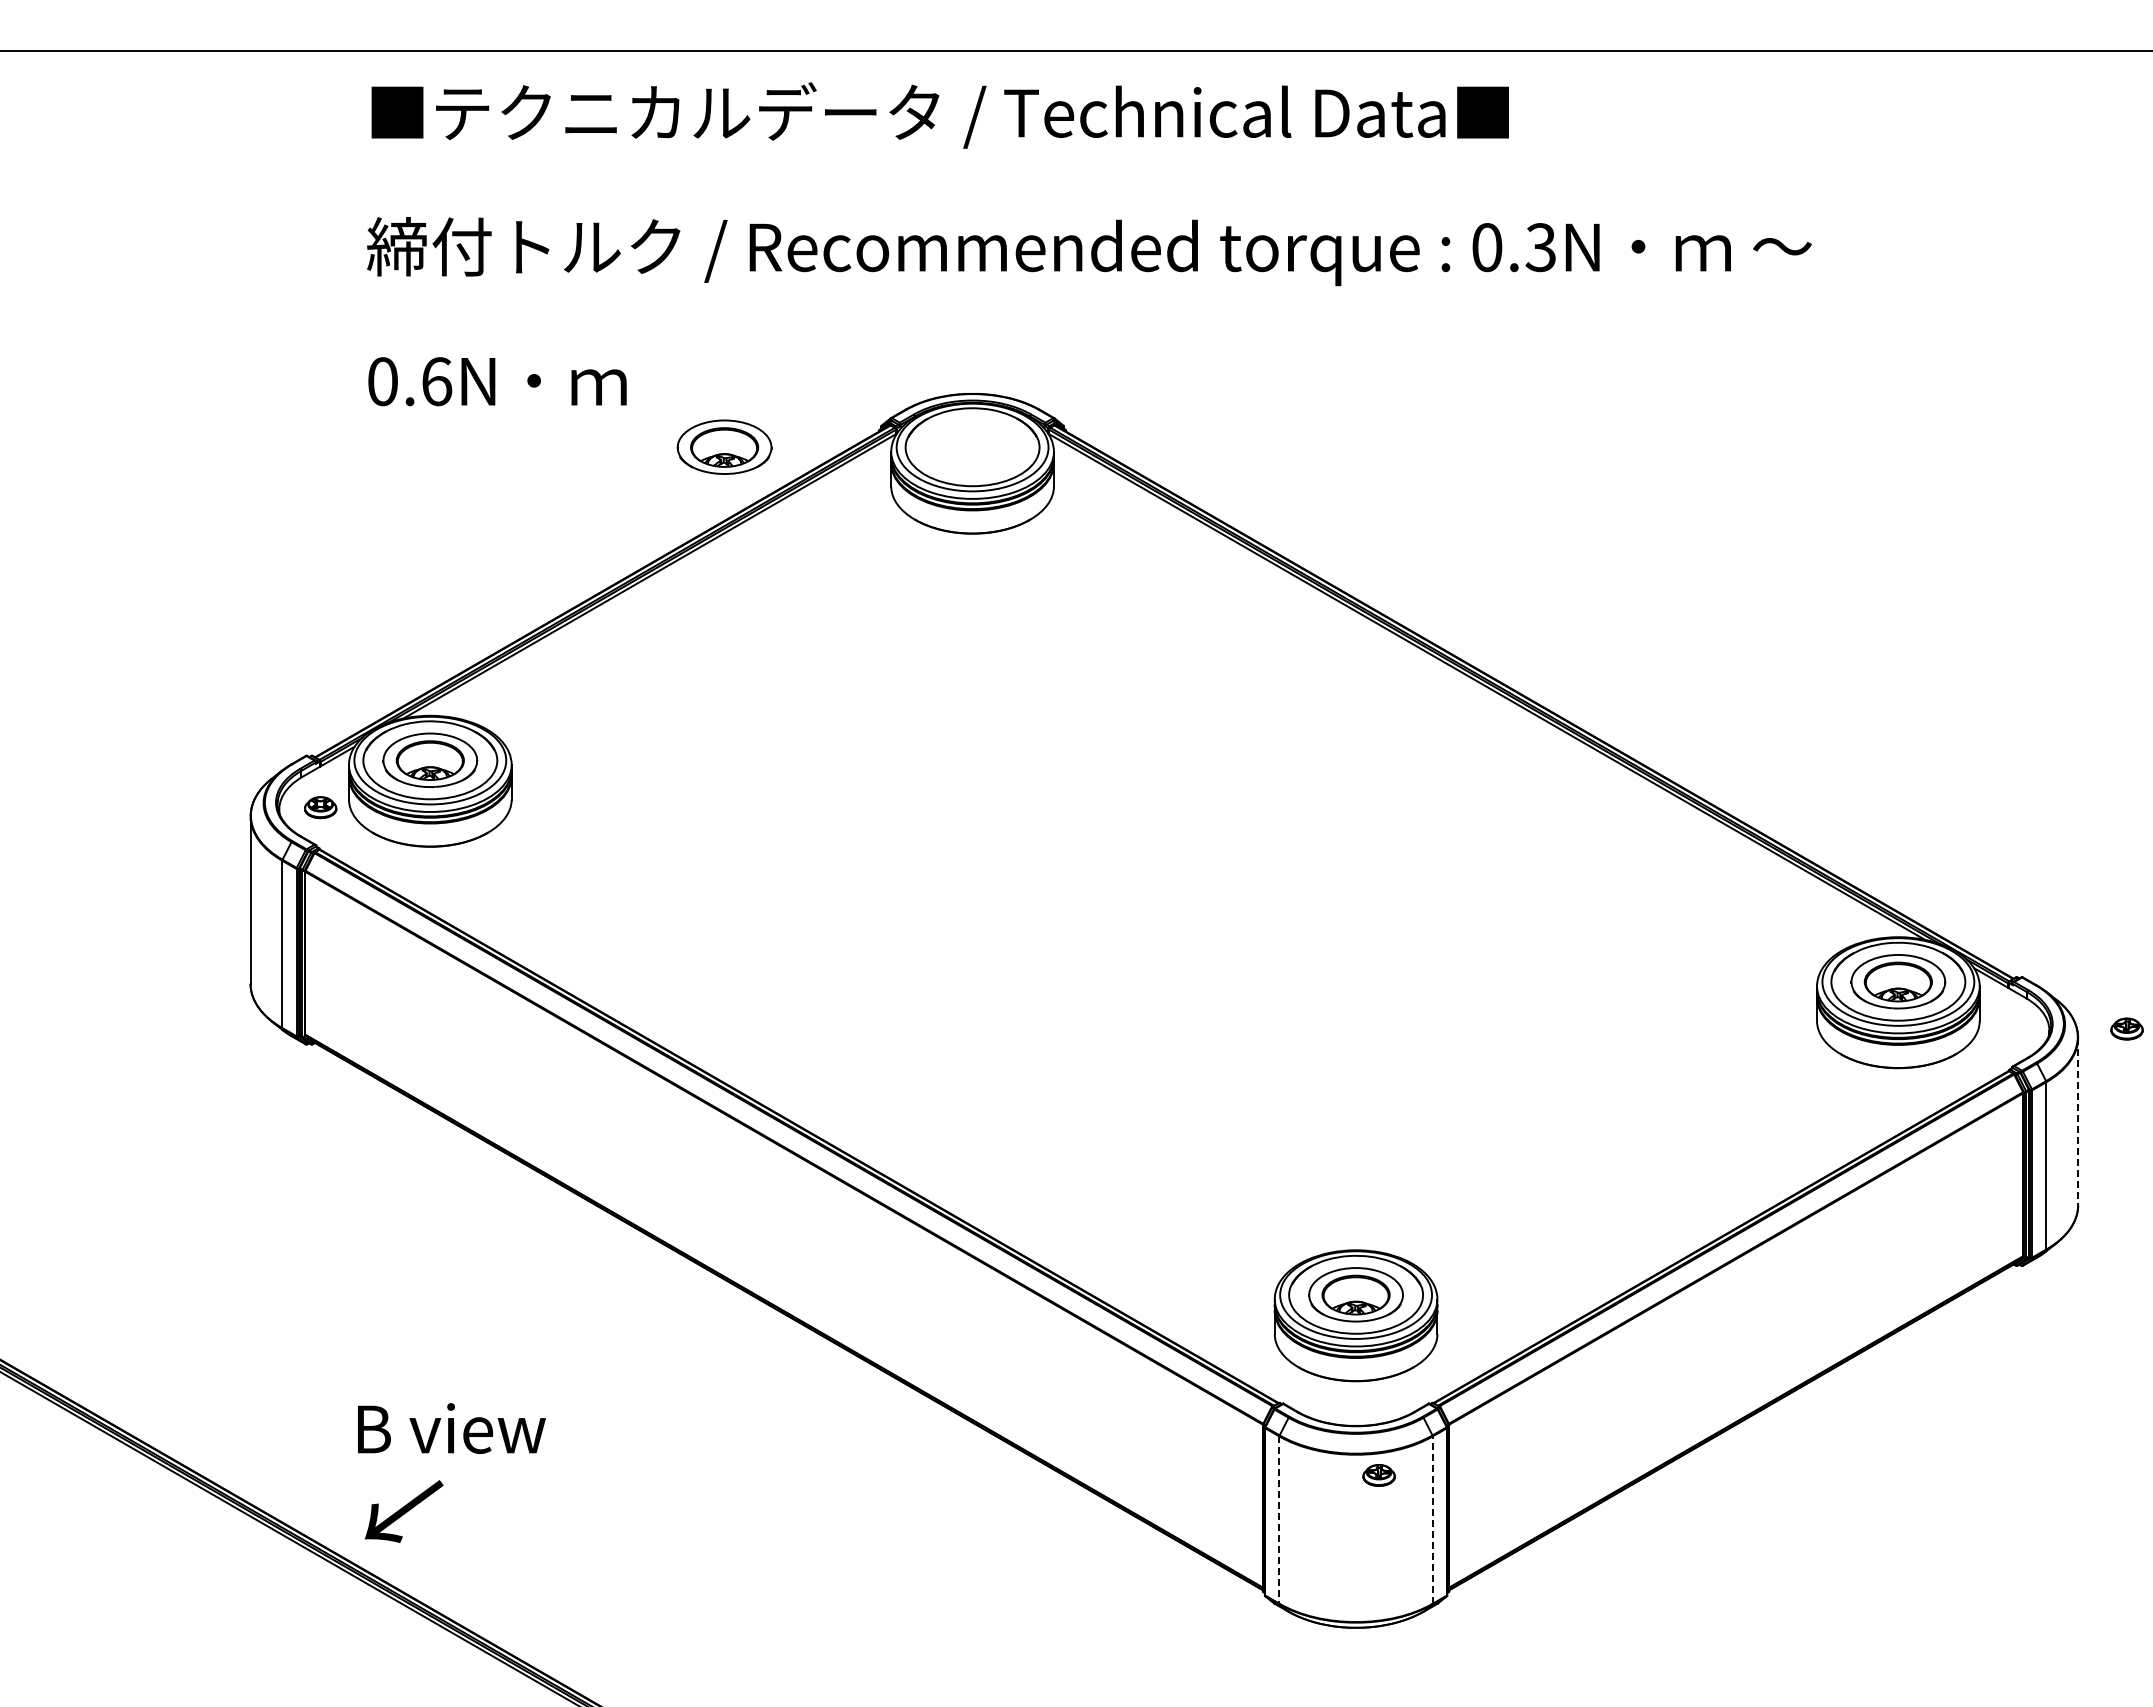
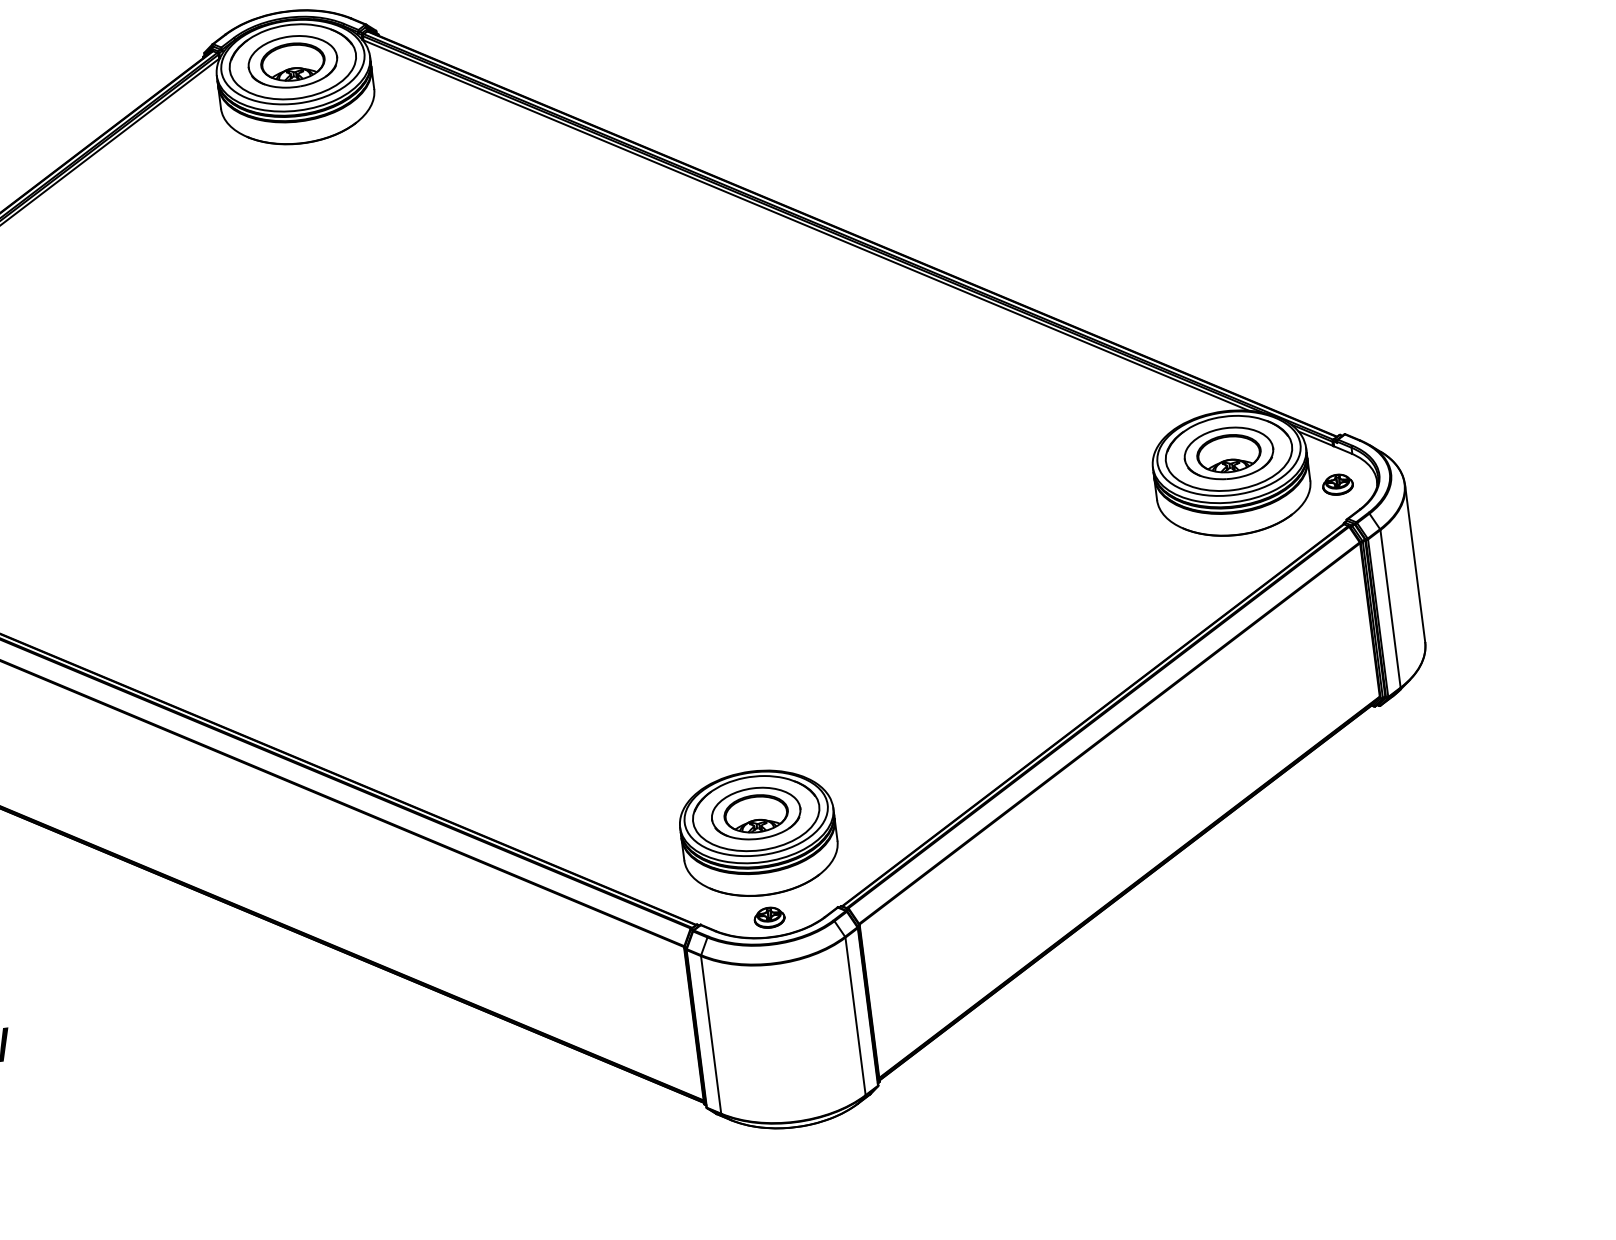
part: (724, 446) -> (292, 61), moved
part: (2126, 1028) -> (1337, 484), moved
line: (2078, 1121) -> (1415, 563), dashed -> solid
part: (1378, 1475) -> (768, 917), moved
line: (1279, 1520) -> (711, 1035), dashed -> solid
line: (1432, 1520) -> (855, 1016), dashed -> solid

